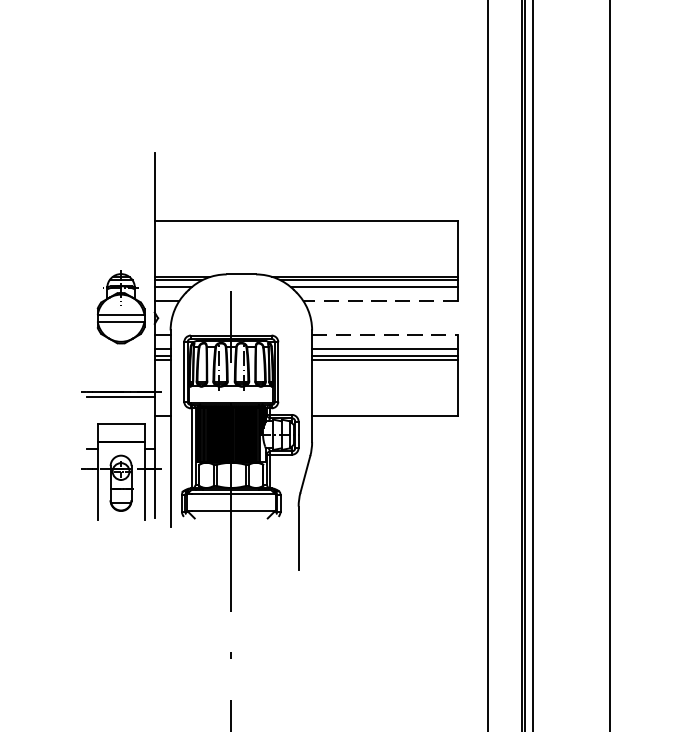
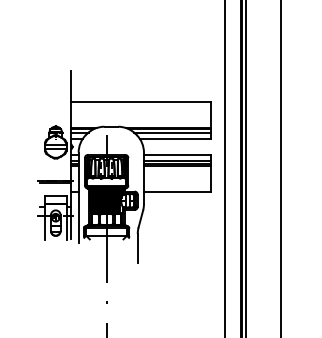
line: (380, 302) -> (175, 139), dashed -> solid
line: (384, 334) -> (177, 154), dashed -> solid

